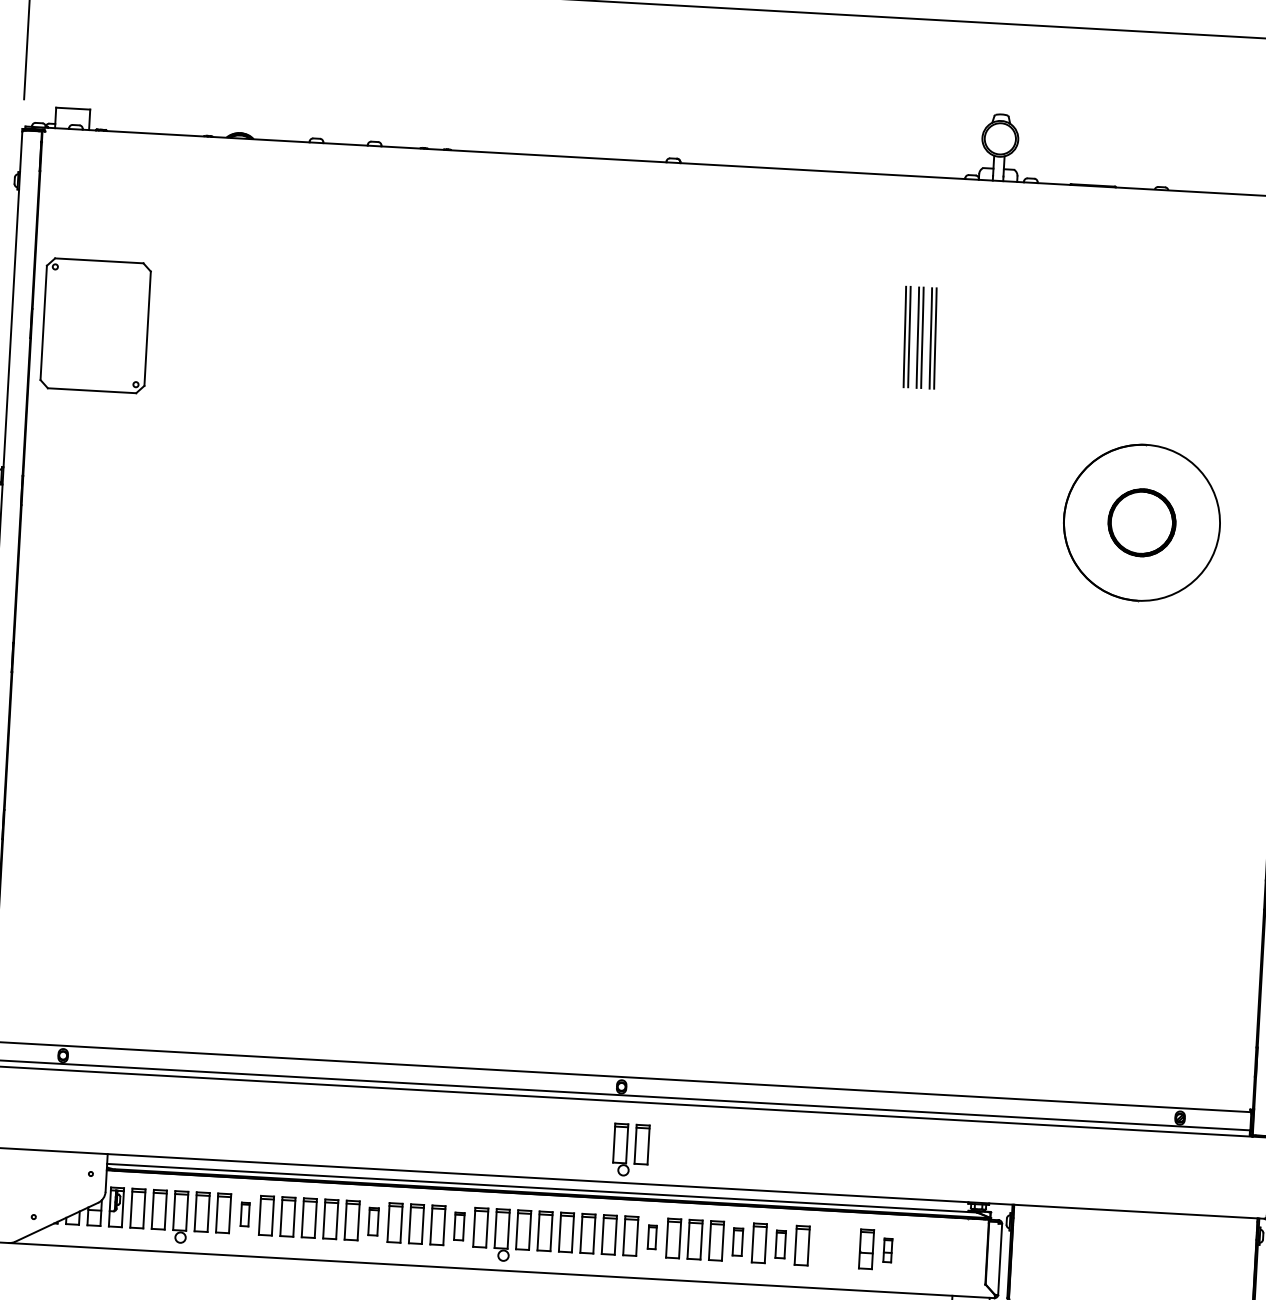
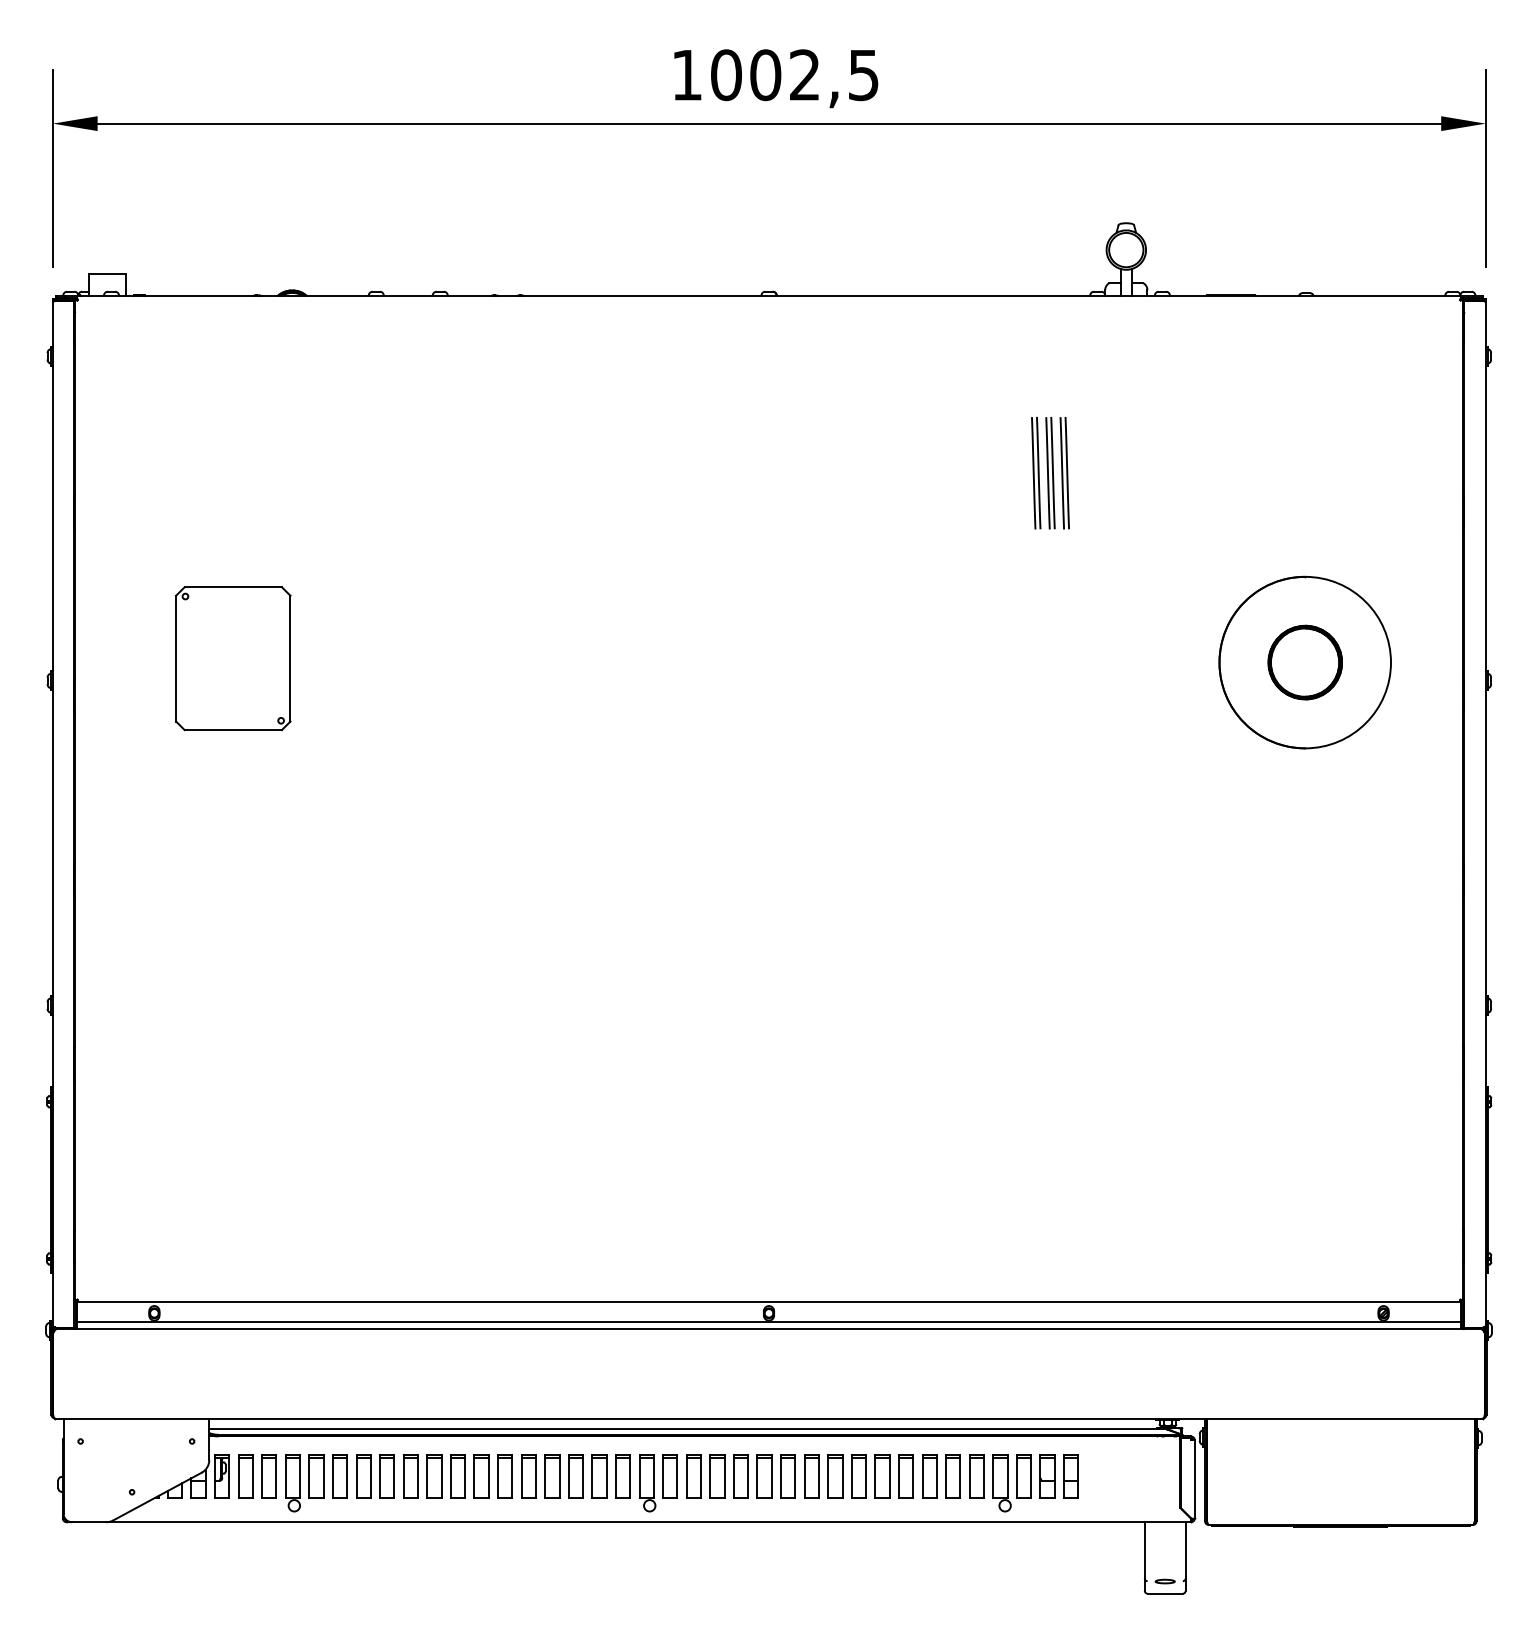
part: (95, 325) -> (233, 658), moved
part: (630, 1150) -> (1011, 1483), moved
part: (244, 1214) -> (363, 1476), size x1.67
part: (373, 1221) -> (504, 1476), size x1.43
part: (459, 1226) -> (599, 1476), size x1.43
part: (651, 1237) -> (811, 1476), size x1.67
part: (737, 1242) -> (905, 1476), size x1.43
part: (780, 1244) -> (952, 1476), size x1.43
part: (887, 1250) -> (1070, 1476), size x1.67

